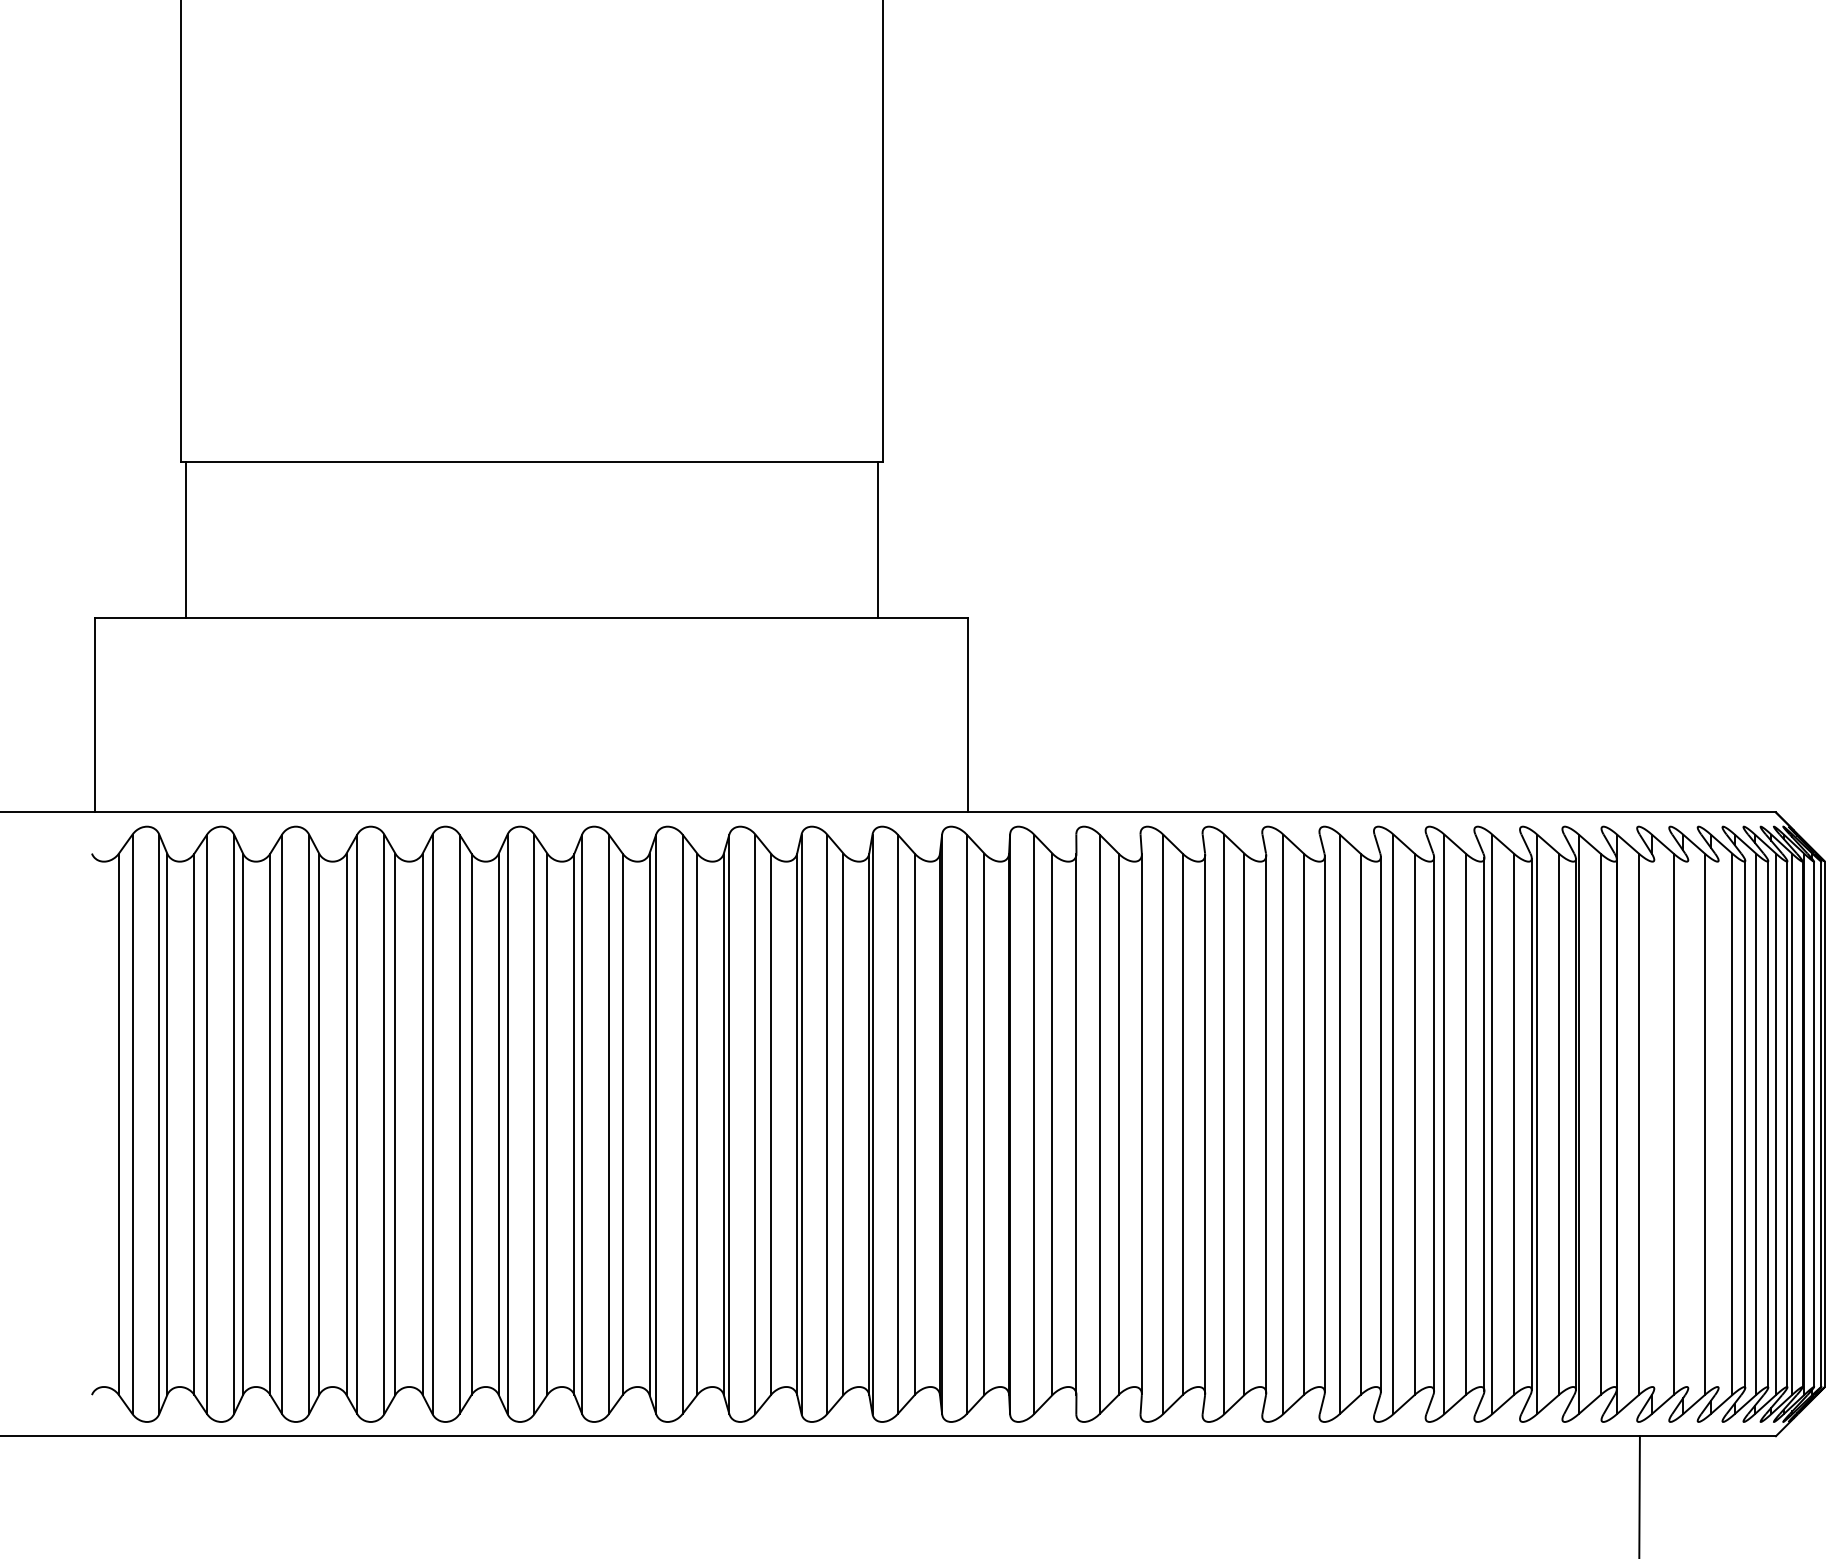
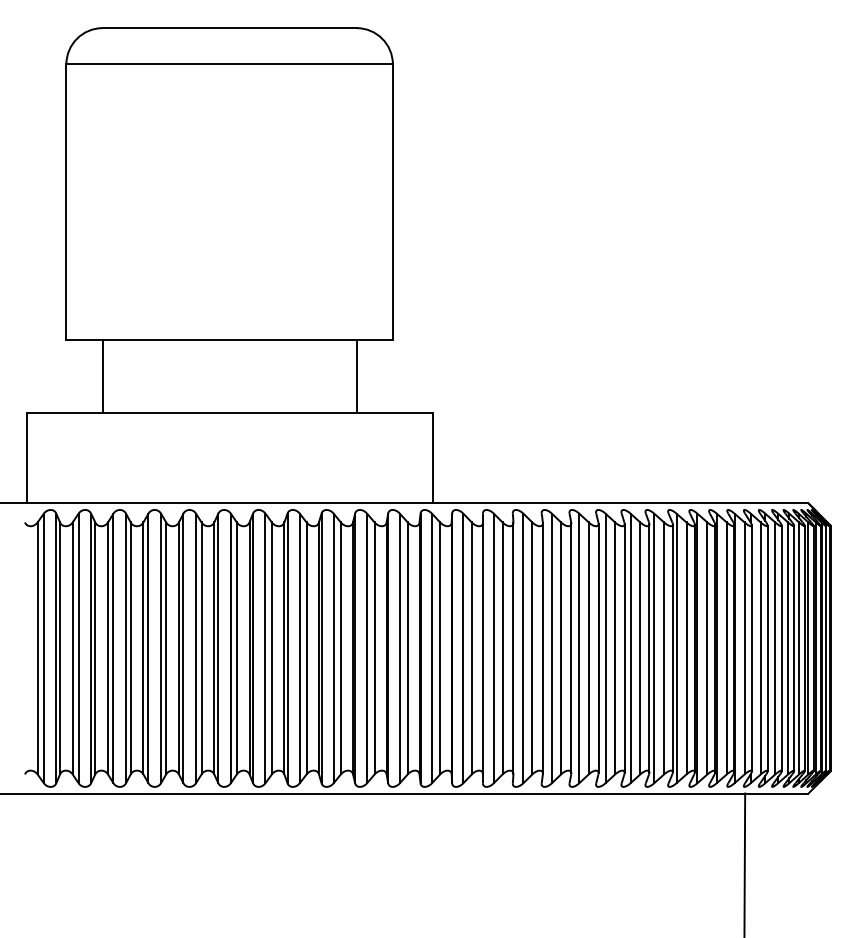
line: (185, 539) -> (102, 376), moved
line: (877, 539) -> (356, 376), moved
line: (1653, 1124) -> (751, 648), added
line: (1687, 1124) -> (767, 648), added
line: (1718, 1124) -> (781, 648), added

